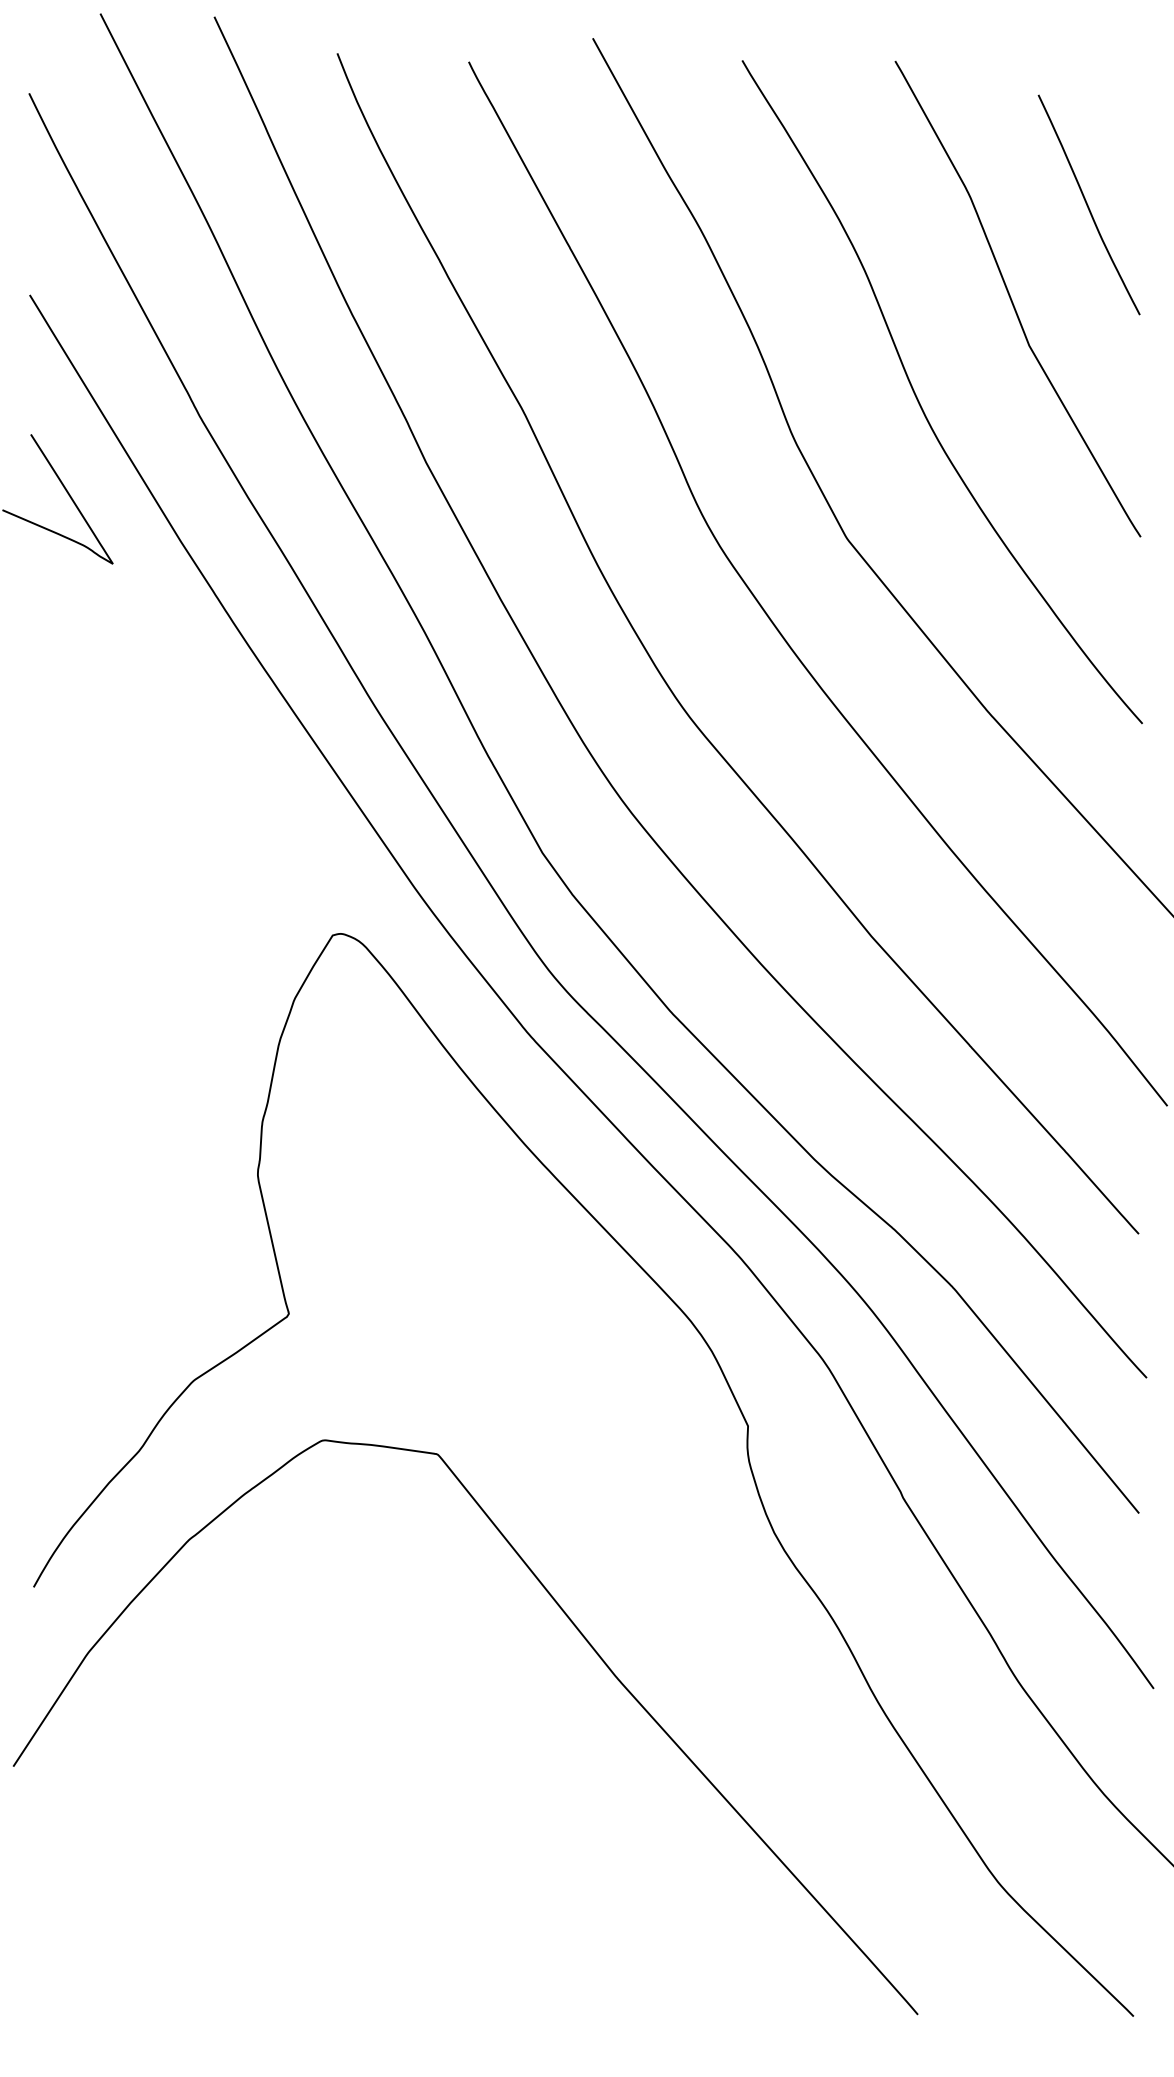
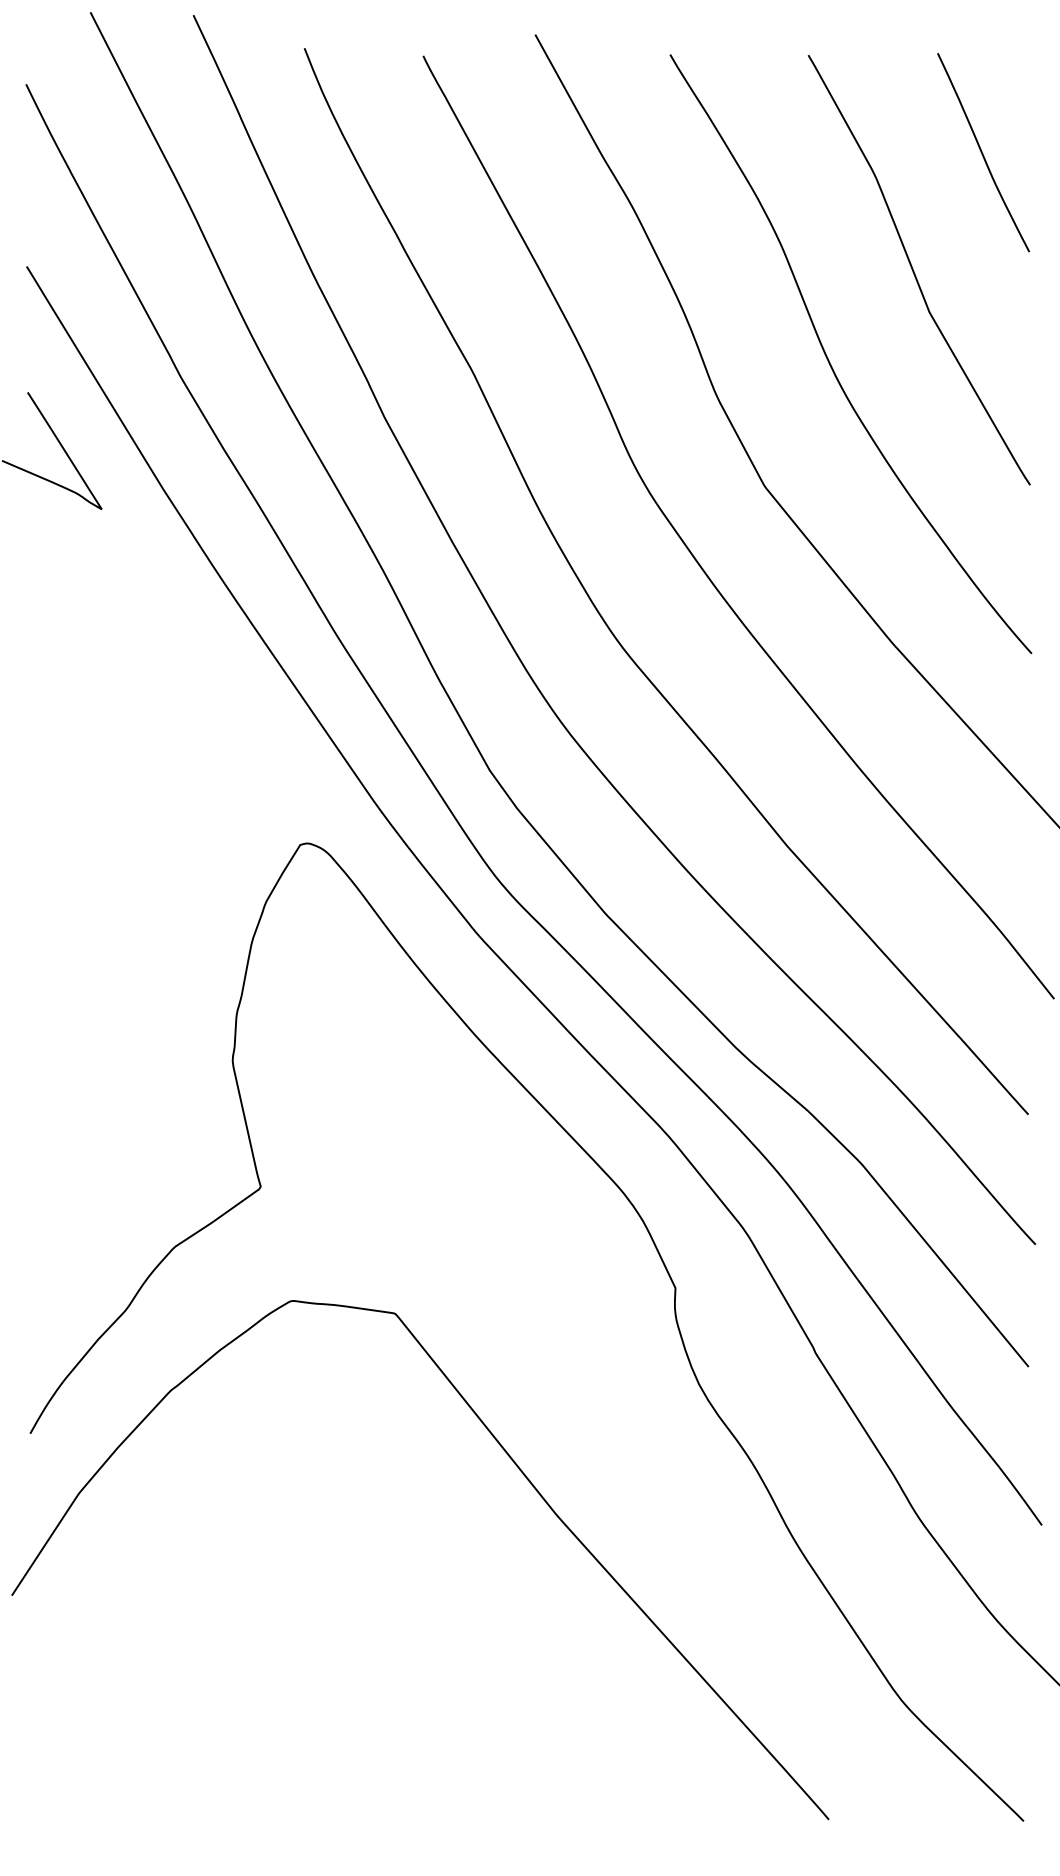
curve: (1088, 204) -> (982, 152), moved

